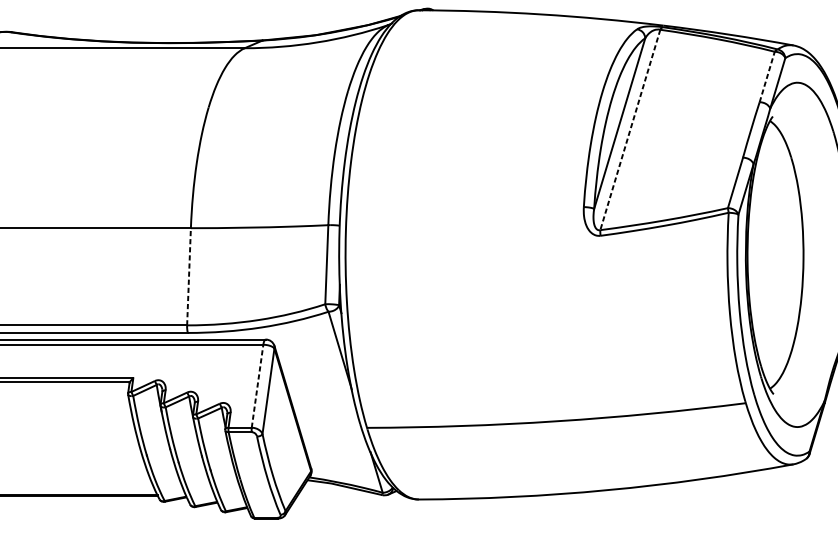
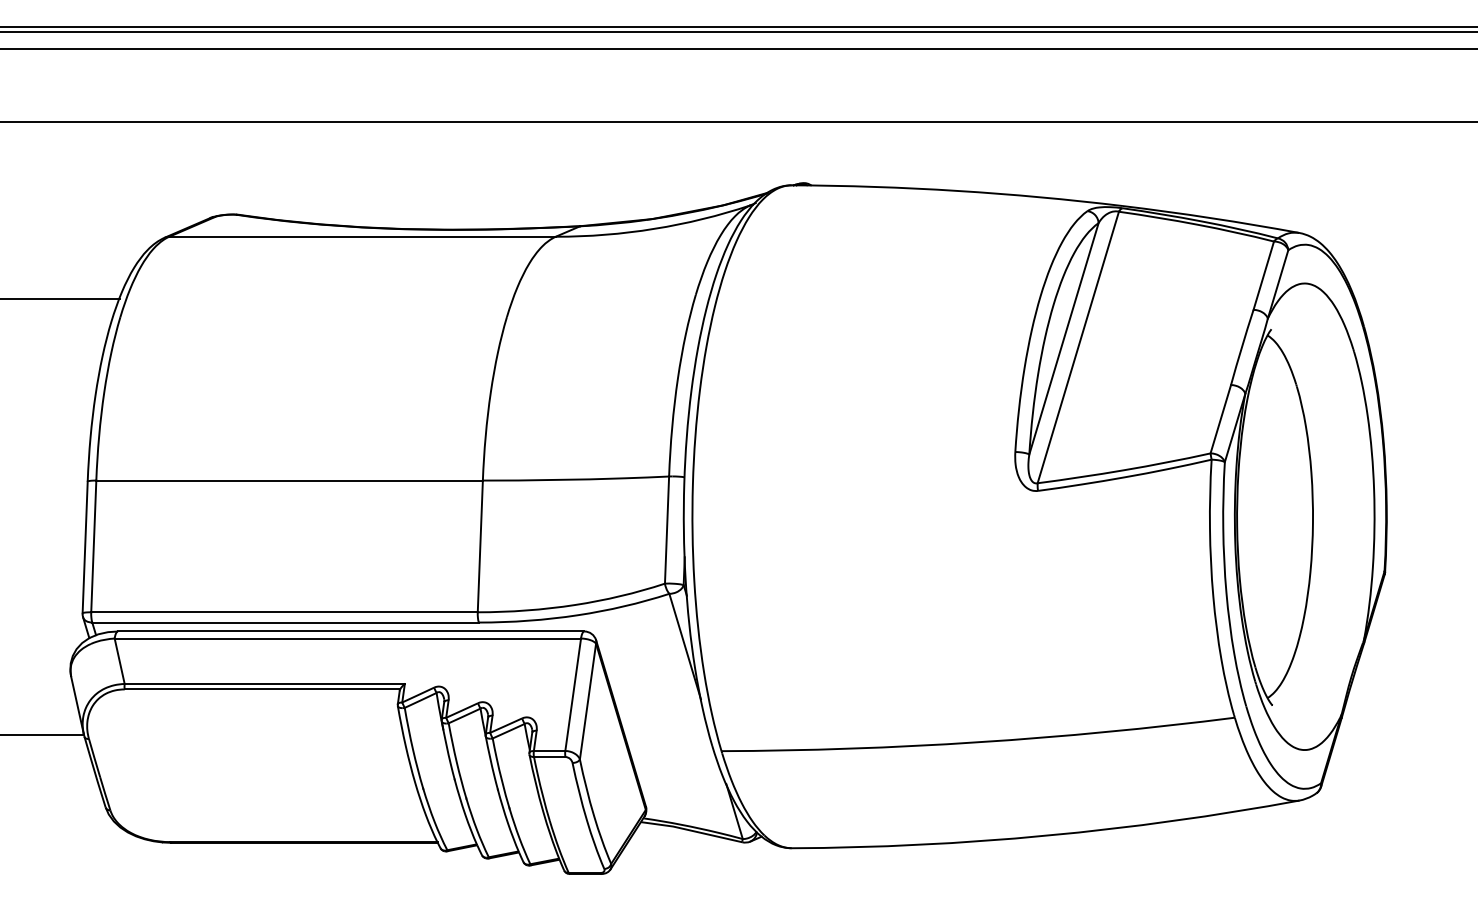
line: (767, 76) -> (1263, 275), dashed -> solid
line: (630, 129) -> (1078, 347), dashed -> solid
line: (189, 276) -> (480, 546), dashed -> solid
line: (257, 386) -> (573, 694), dashed -> solid

